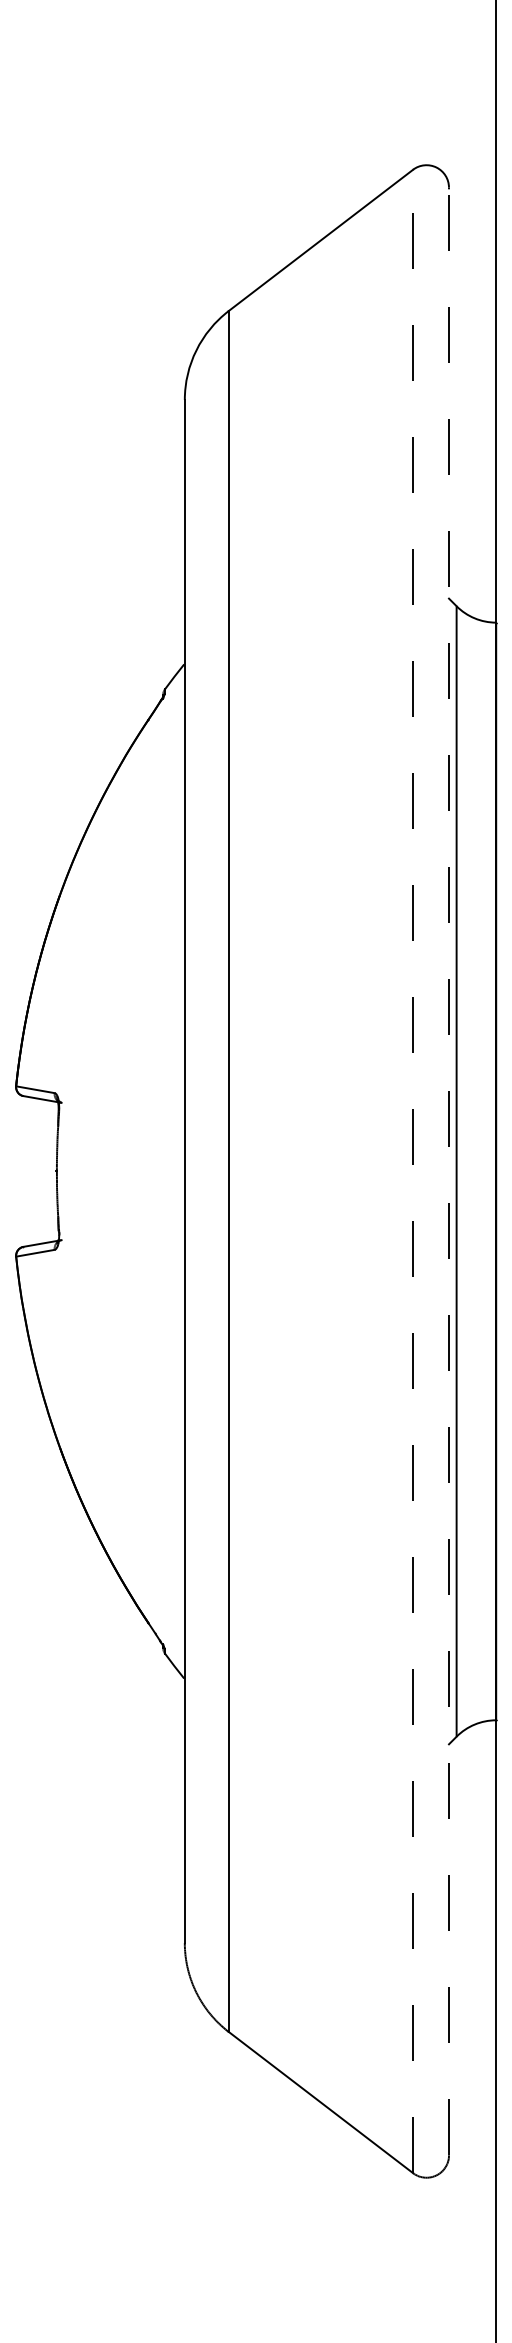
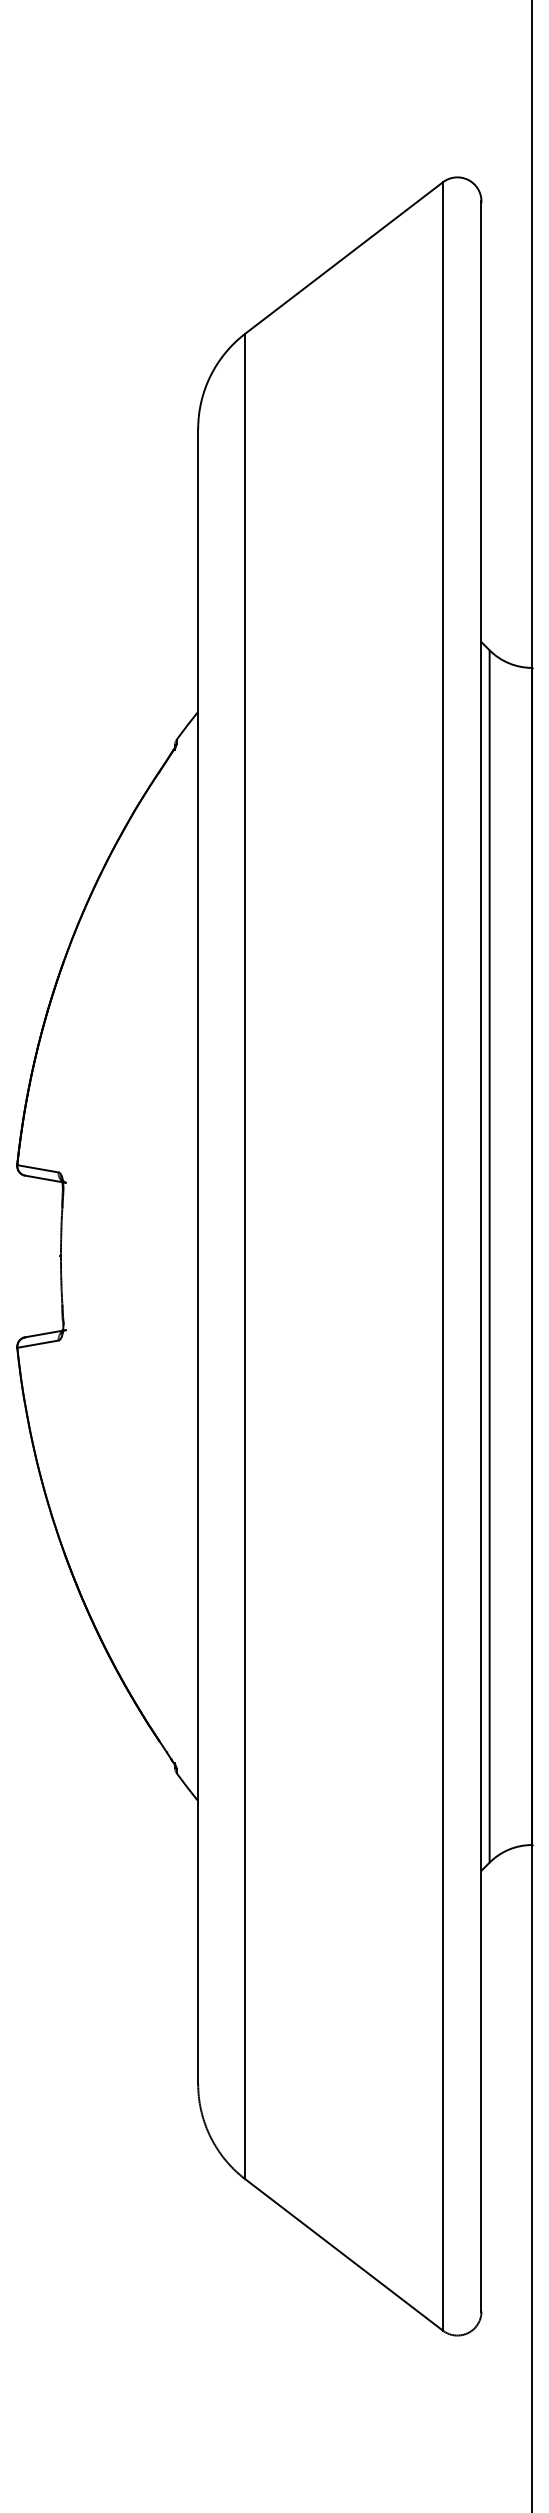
line: (449, 1170) -> (481, 1255), dashed -> solid
line: (412, 1171) -> (442, 1256), dashed -> solid

